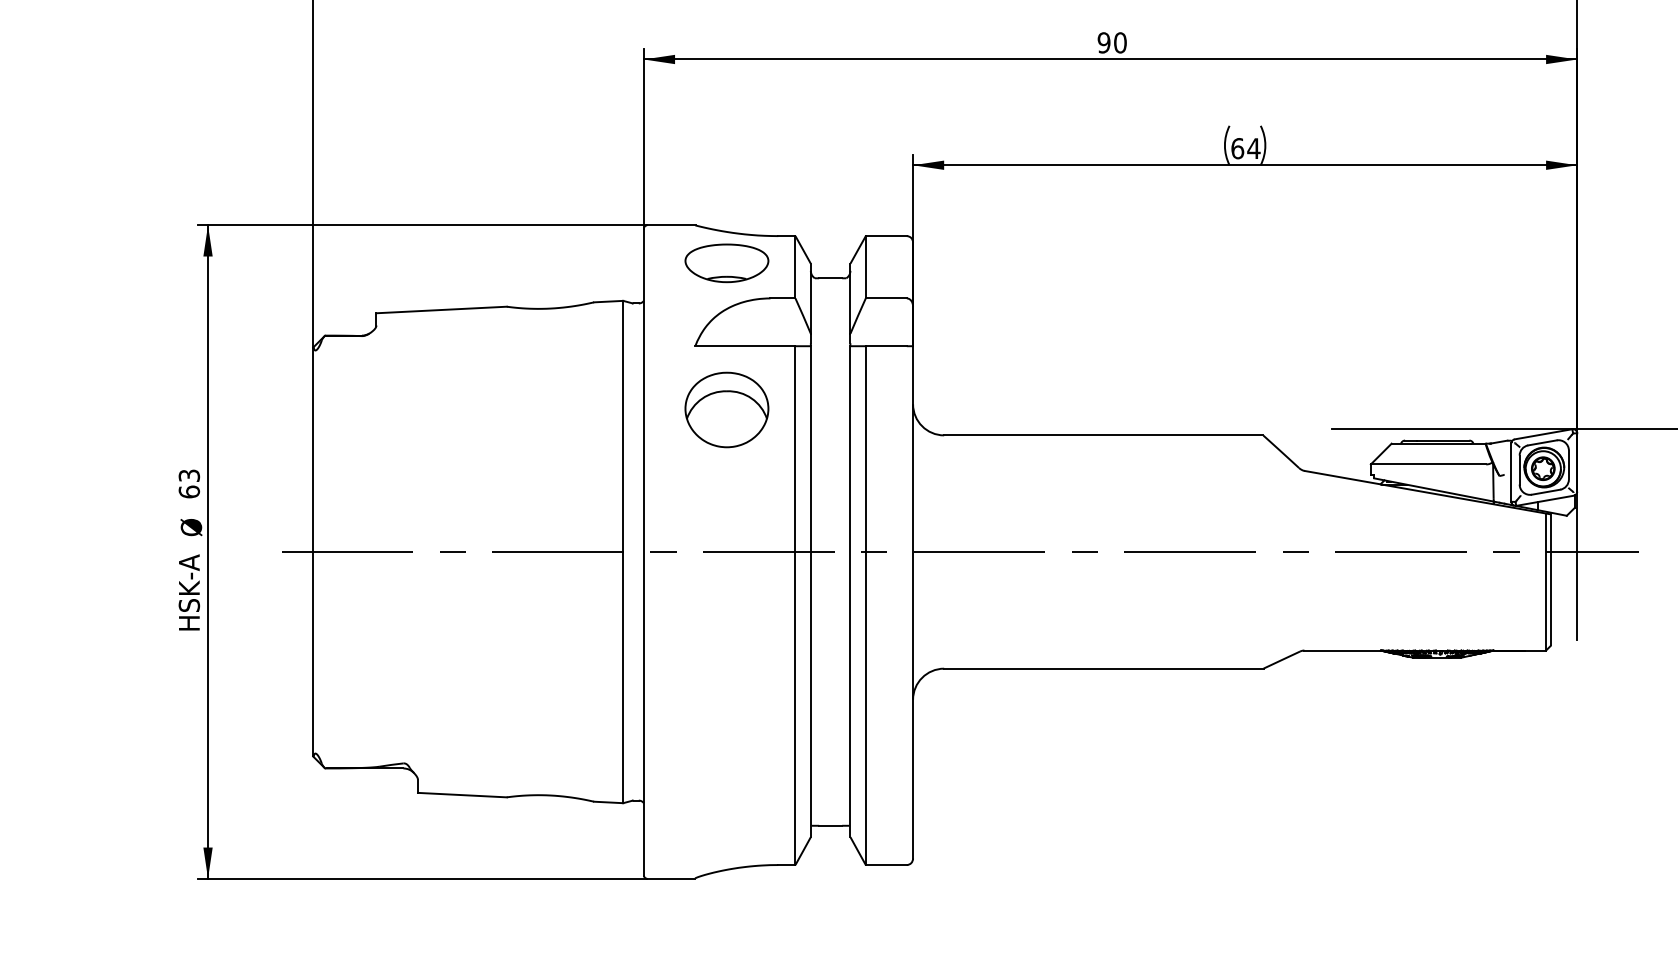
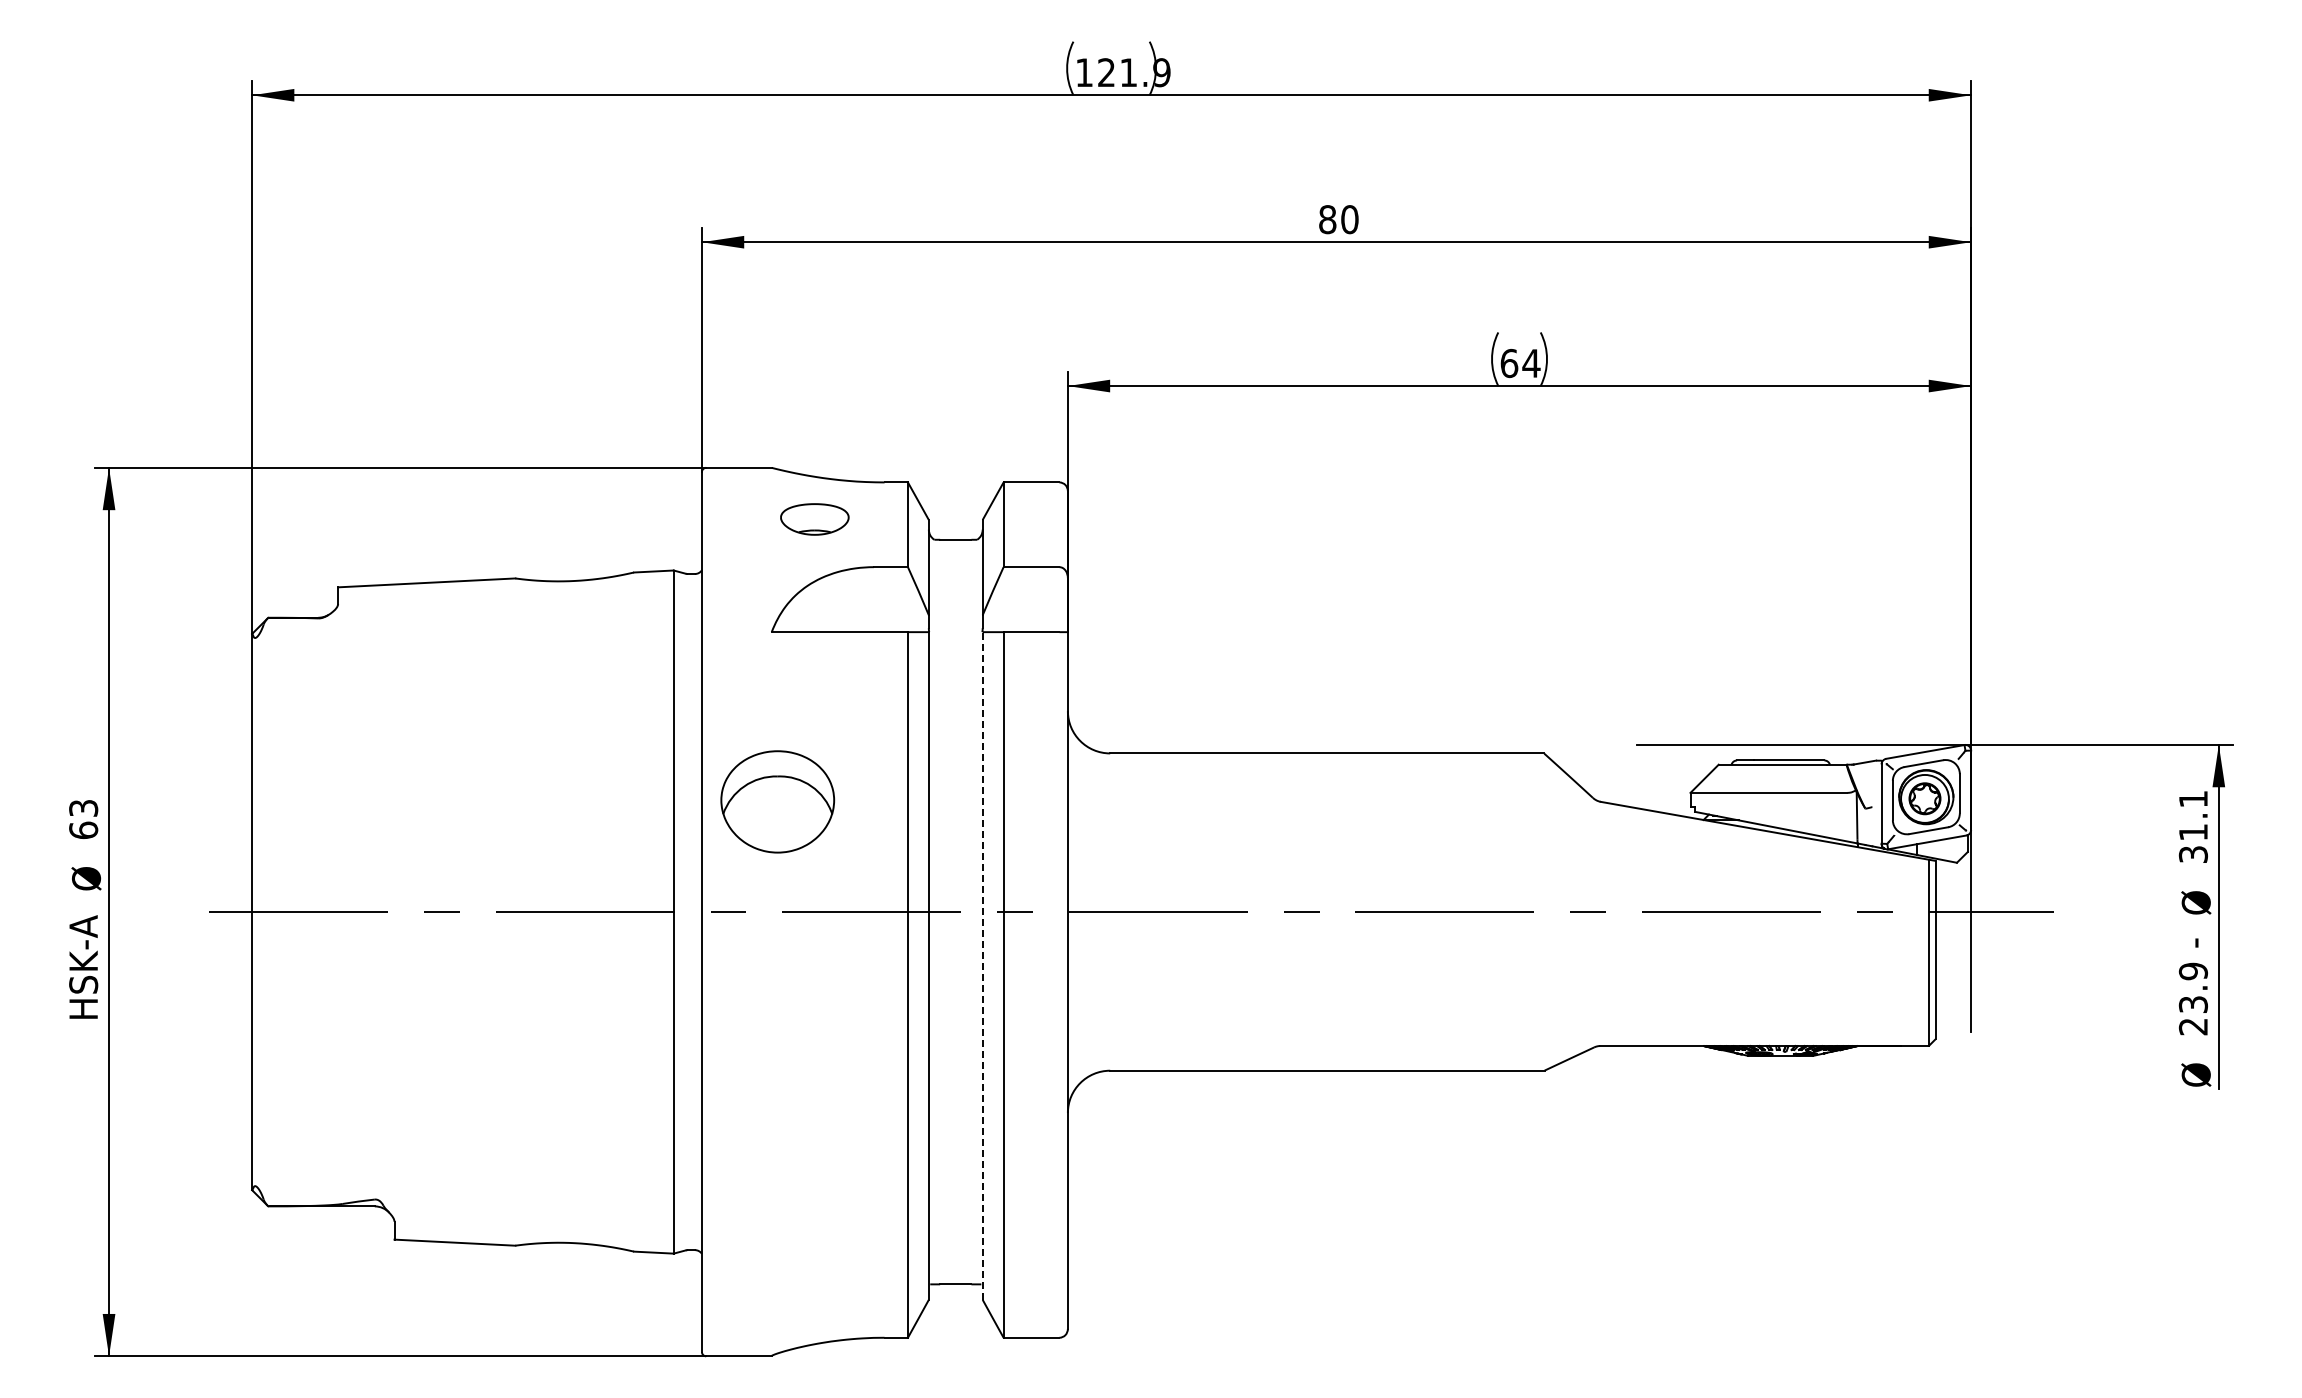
text: (1103, 42) -> (1327, 219), 90 -> 80
part: (726, 263) -> (814, 519), size x0.6
part: (726, 409) -> (777, 801), moved
line: (850, 592) -> (982, 966), solid -> dashed

